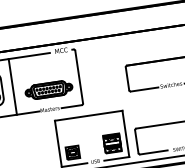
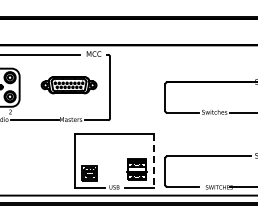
line: (13, 86) -> (32, 87), removed
part: (48, 90) -> (68, 85), moved
line: (126, 134) -> (154, 161), solid -> dashed

